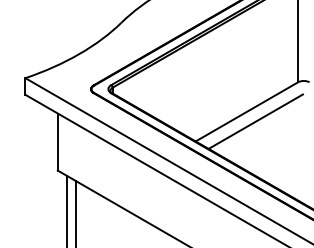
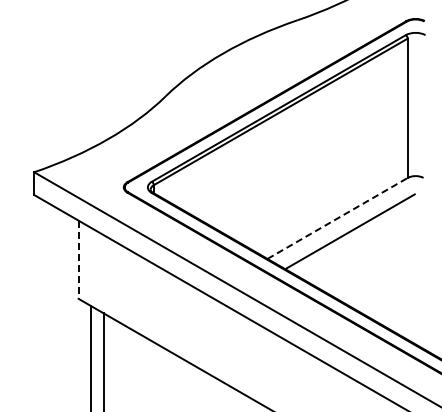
line: (246, 111) -> (337, 218), solid -> dashed
line: (57, 142) -> (78, 260), solid -> dashed

